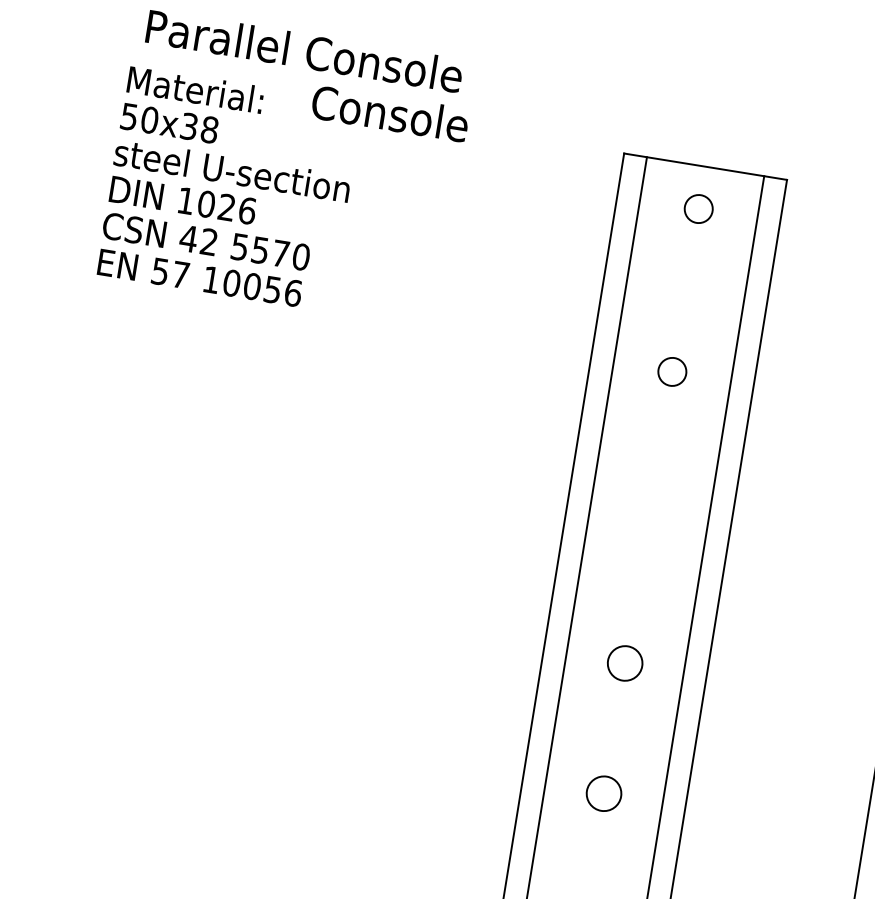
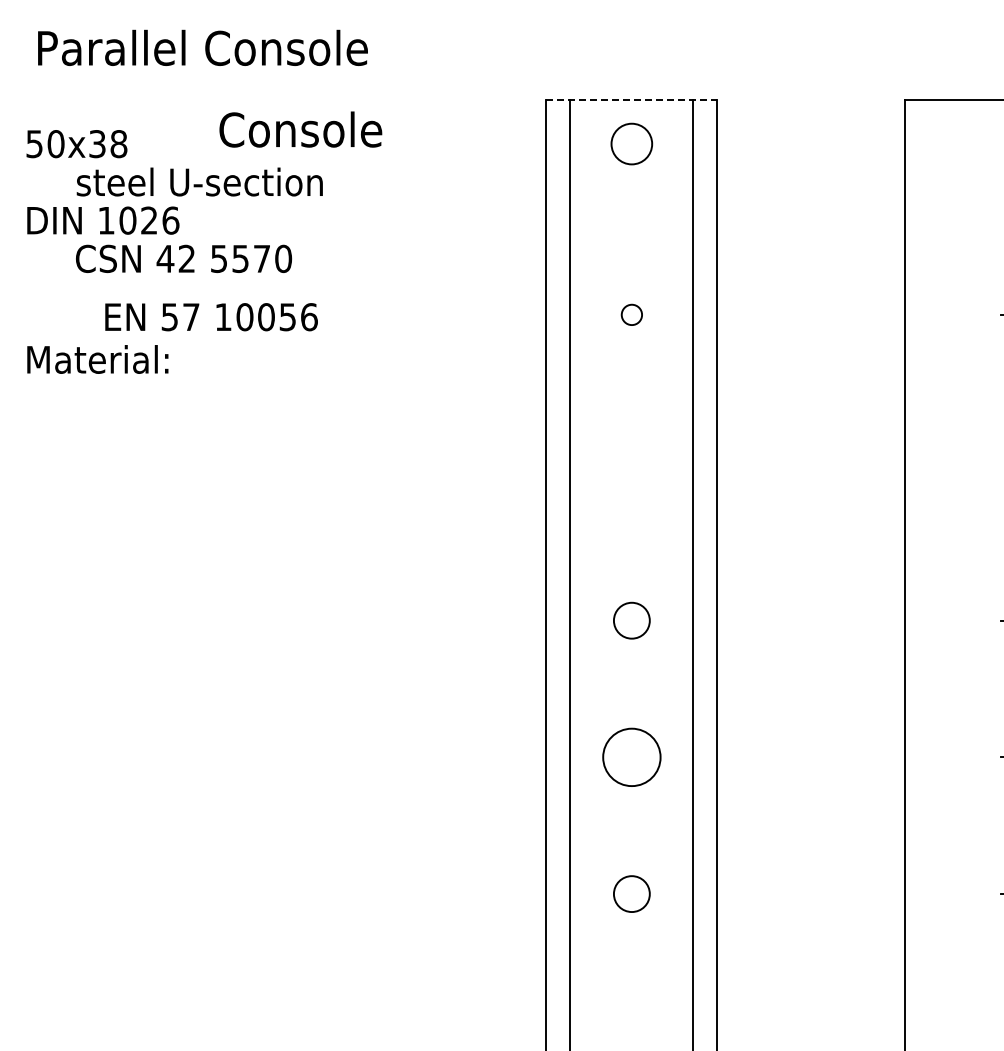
text: (195, 89) -> (97, 359), moved
text: (390, 113) -> (300, 129), moved
line: (706, 166) -> (632, 99), solid -> dashed
text: (232, 170) -> (199, 181), moved
circle: (698, 208) -> (631, 143), size x1.4
text: (205, 241) -> (183, 258), moved
text: (199, 278) -> (211, 317), moved
circle: (672, 371) -> (631, 314), size x0.7
circle: (603, 793) -> (631, 757), size x1.6

